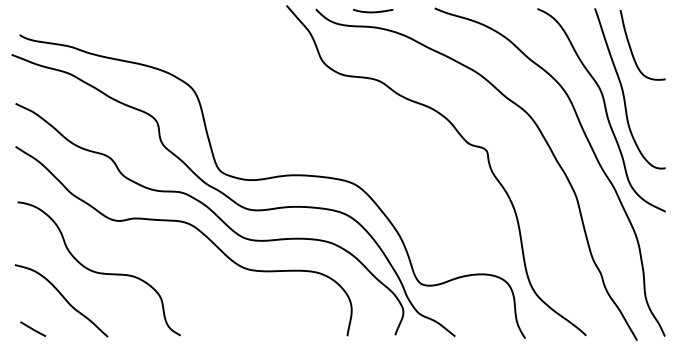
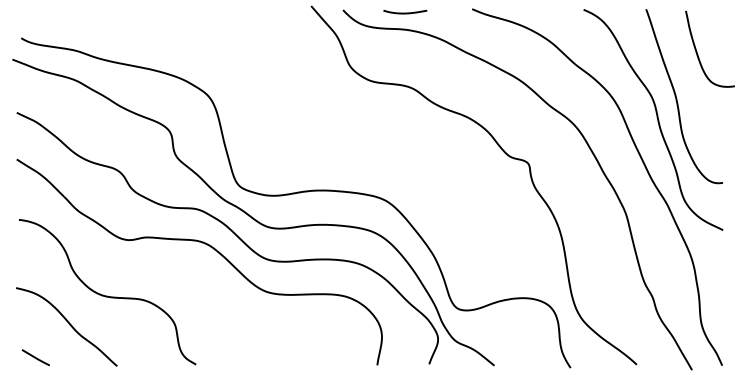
curve: (631, 47) -> (697, 51), moved

